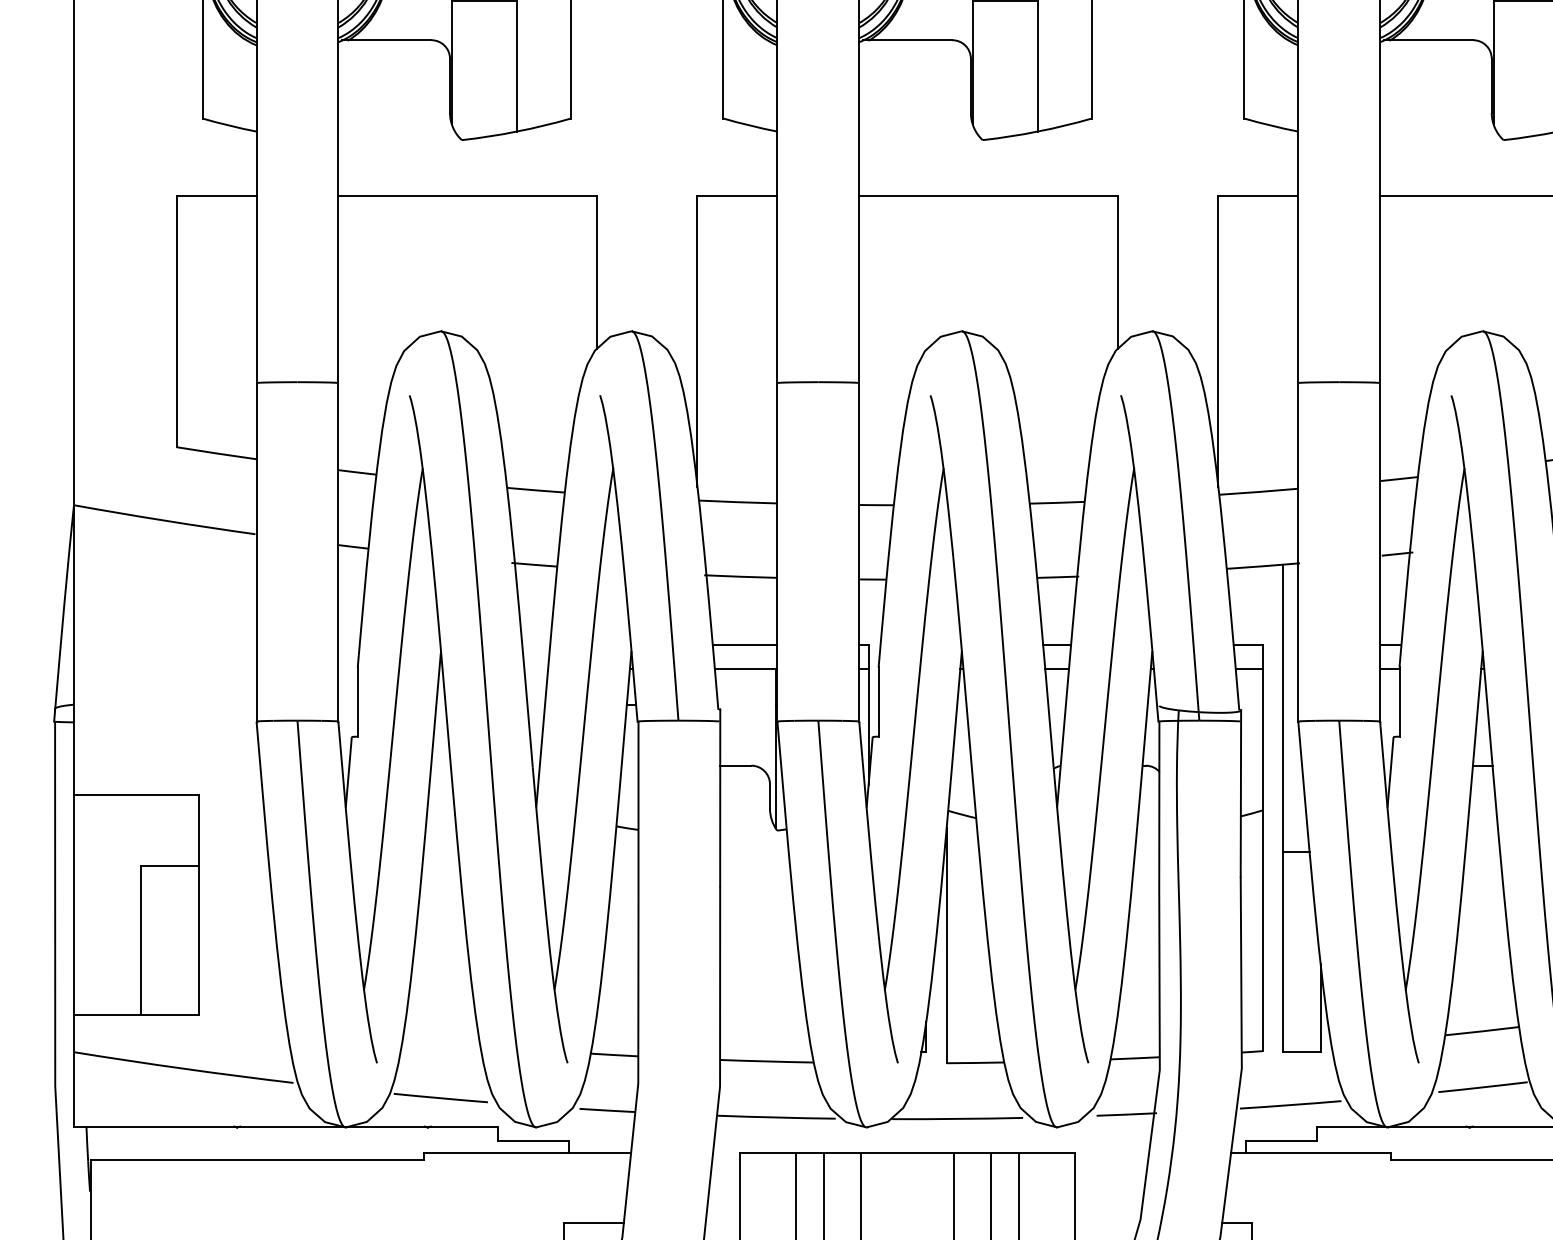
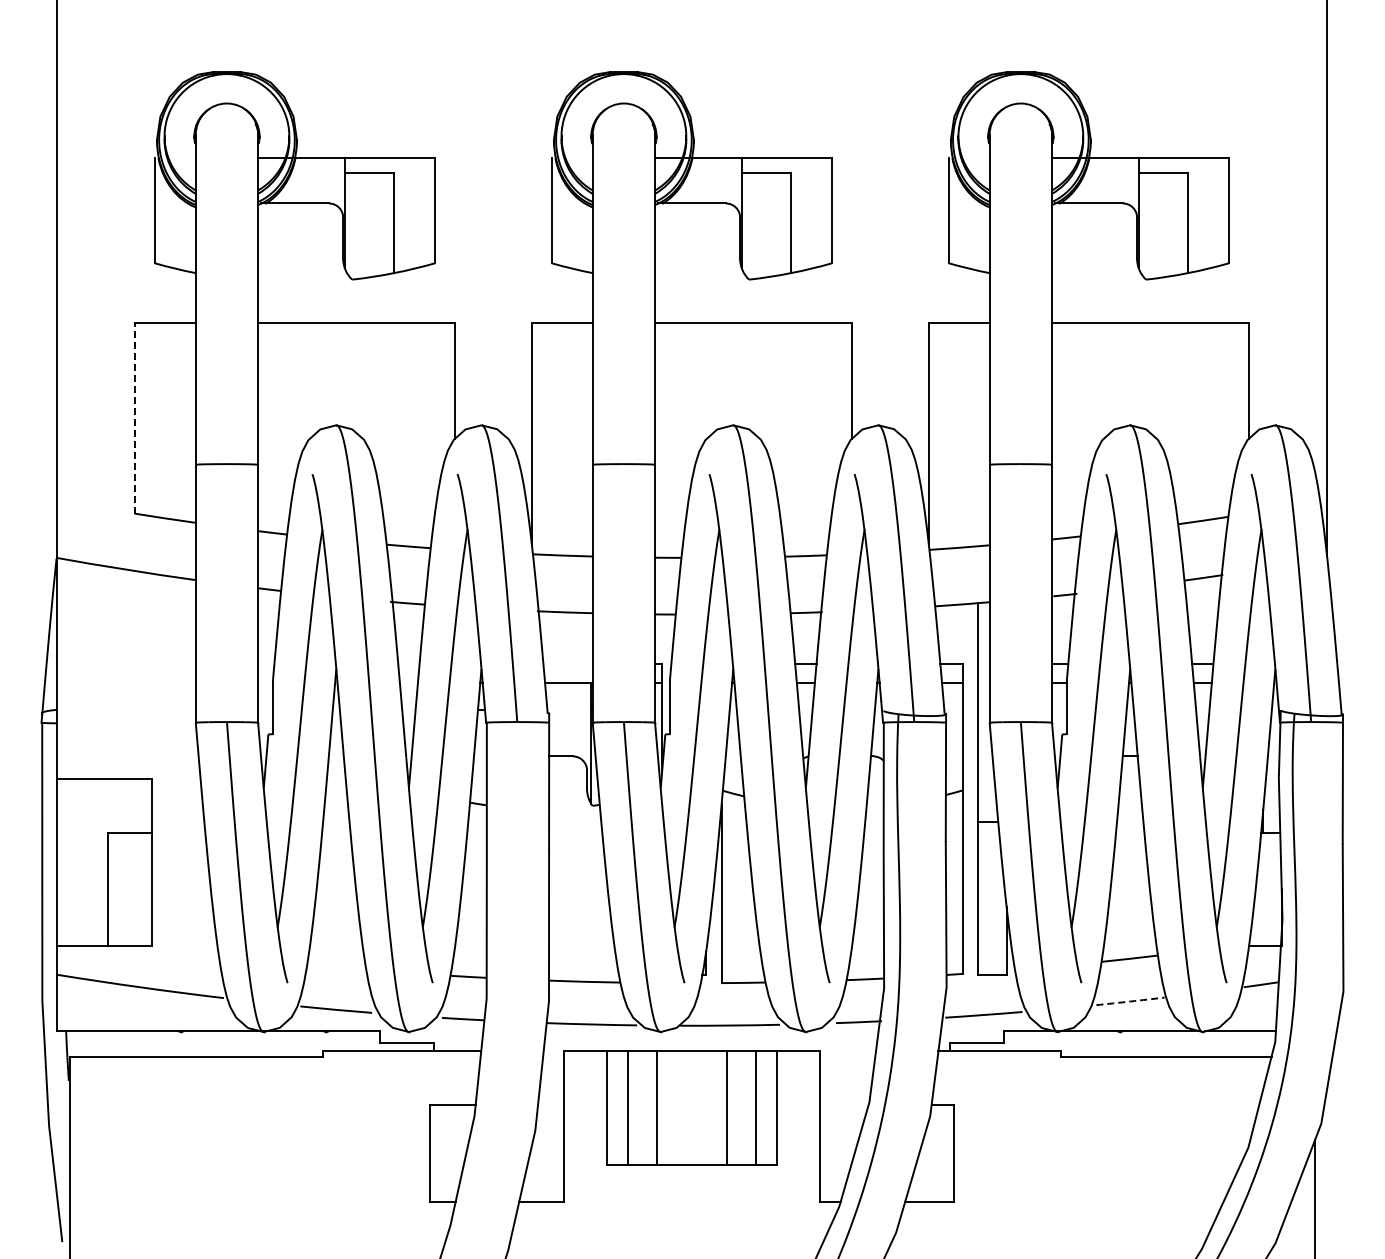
line: (176, 322) -> (134, 418), solid -> dashed
line: (744, 645) -> (567, 664), removed
arc: (1483, 1087) -> (1130, 1001), solid -> dashed

